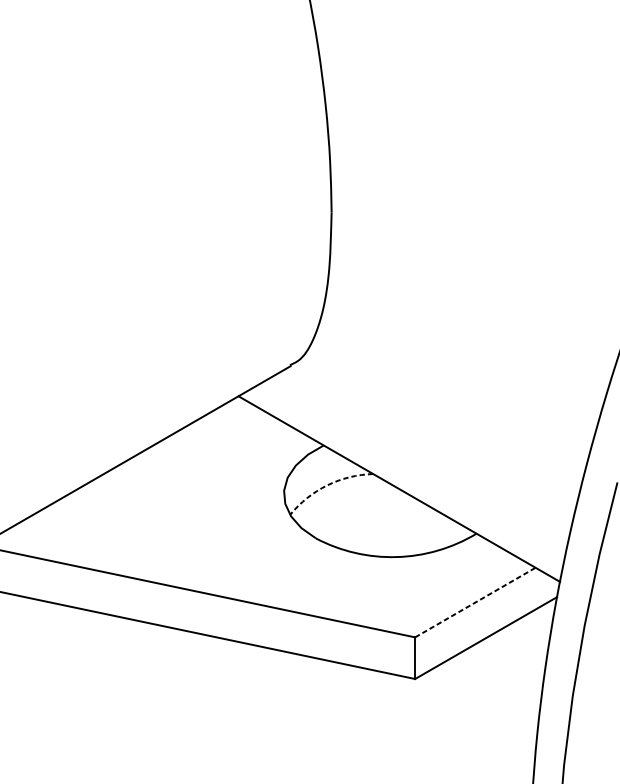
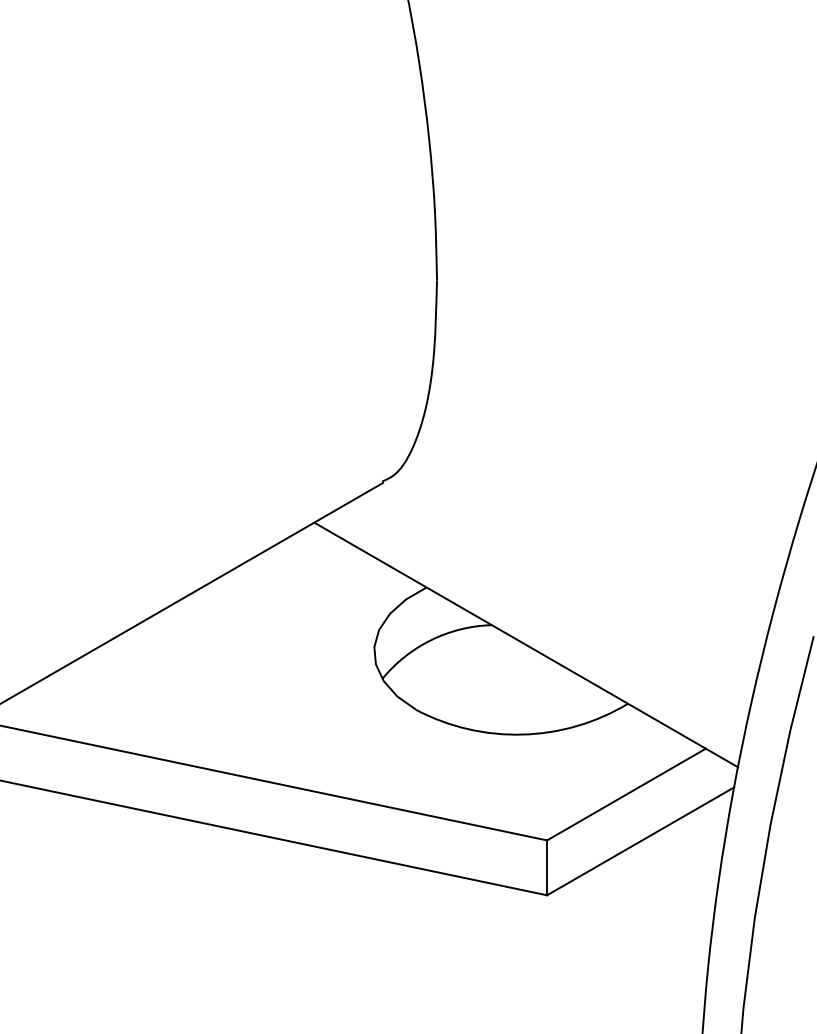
arc: (327, 485) -> (431, 640), dashed -> solid
line: (475, 602) -> (626, 794), dashed -> solid

